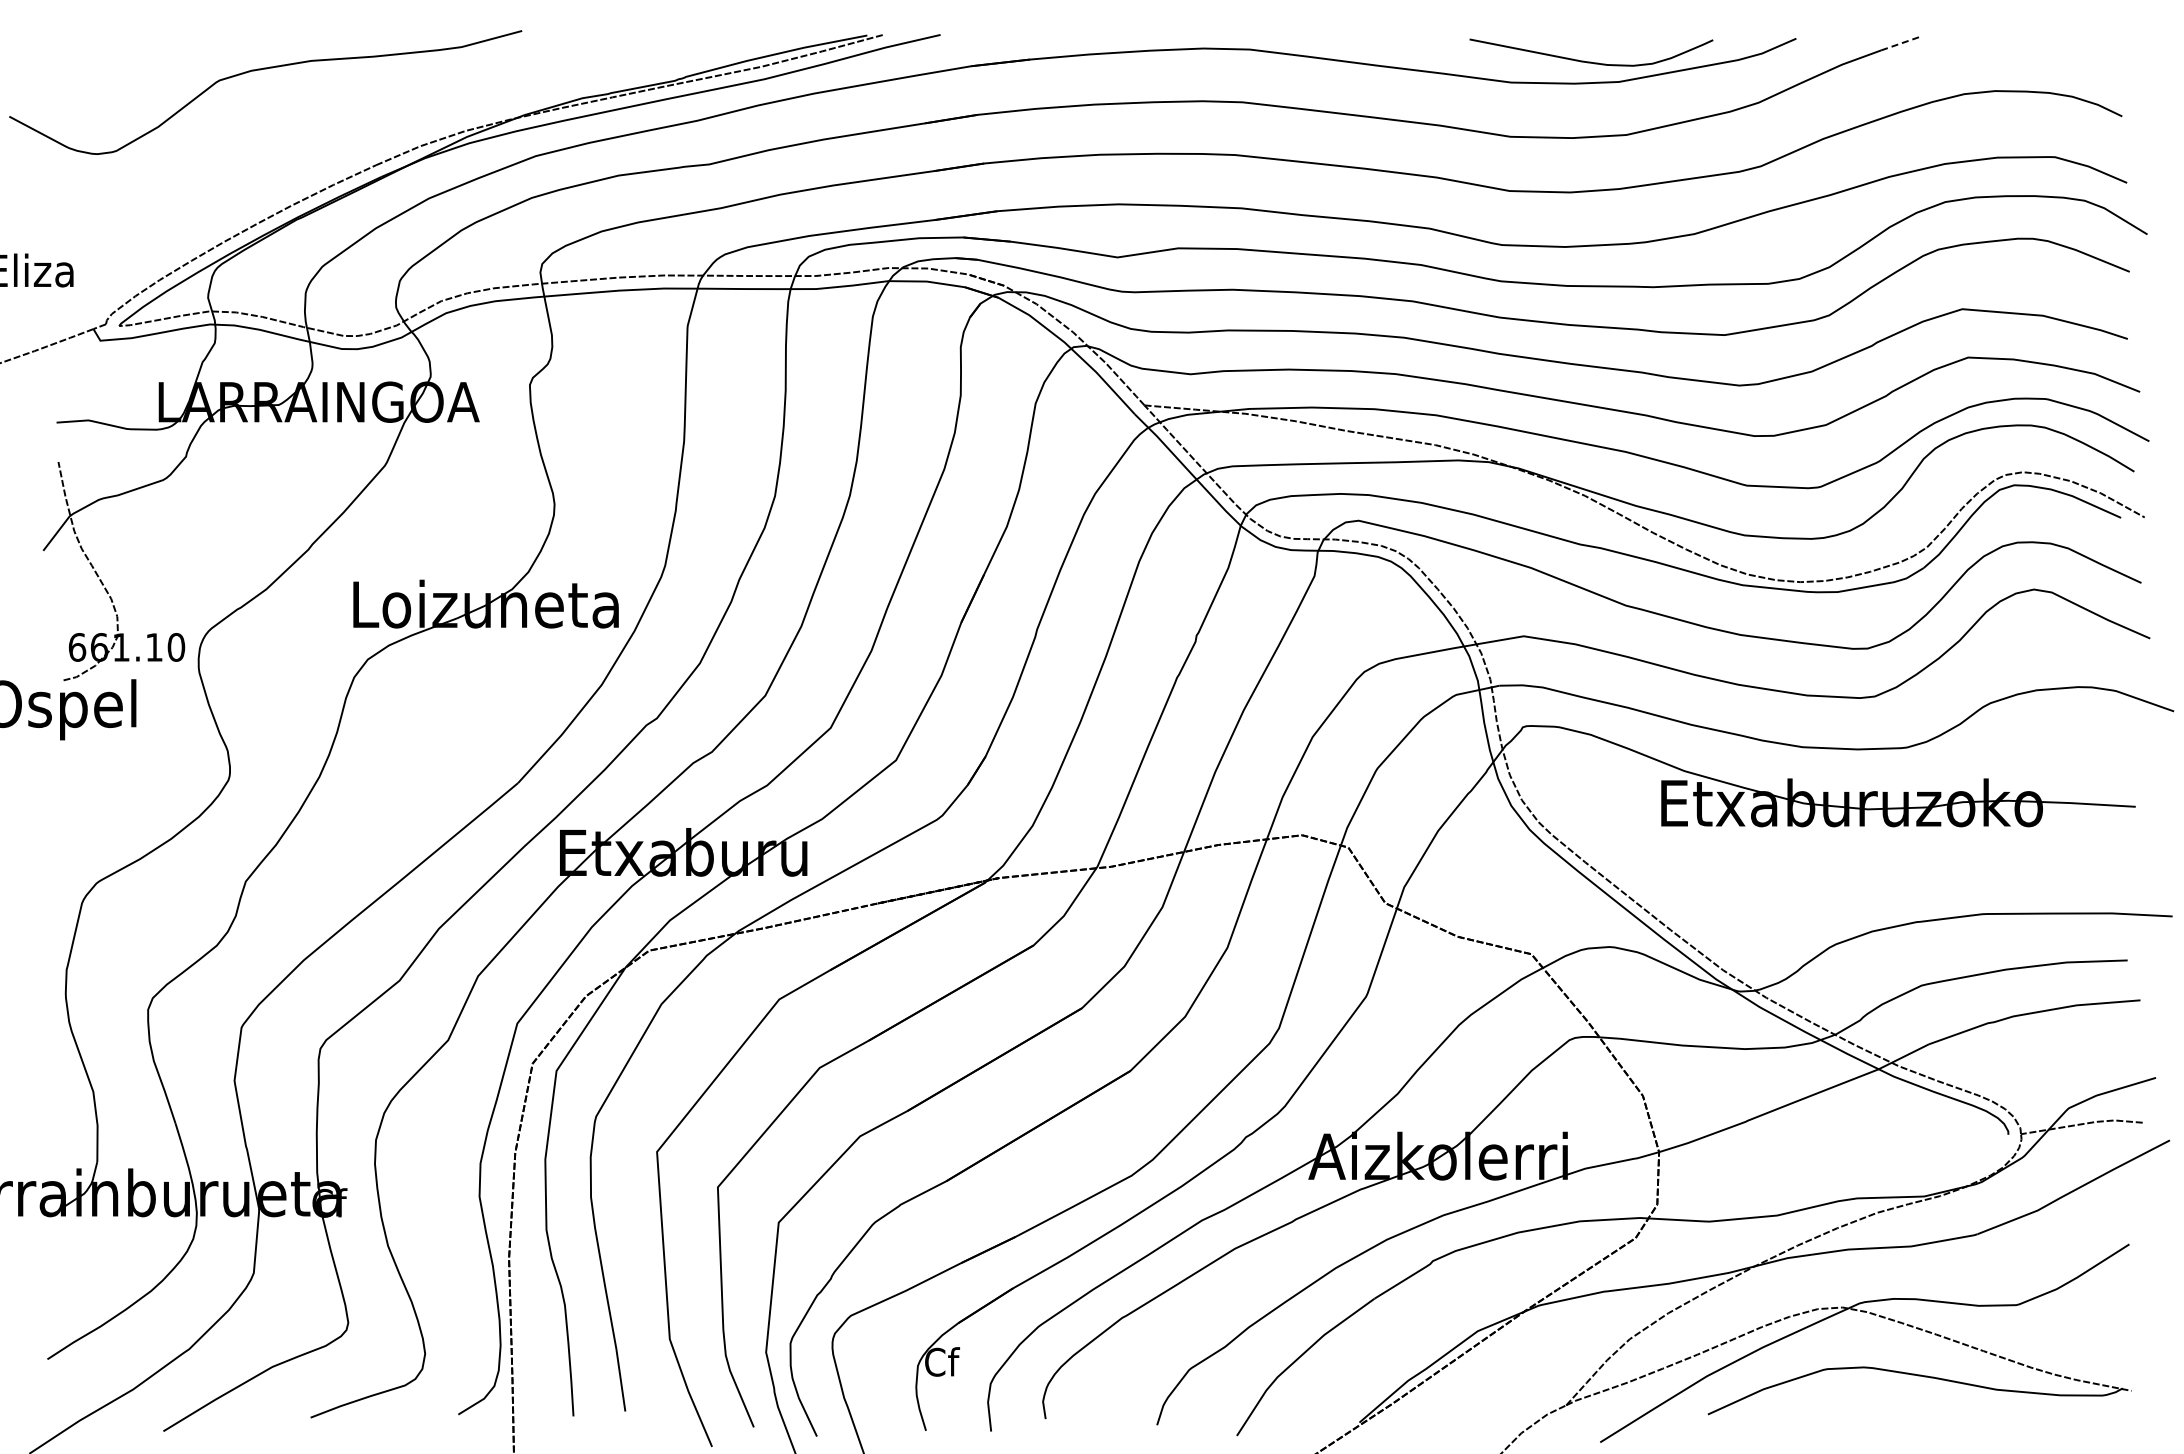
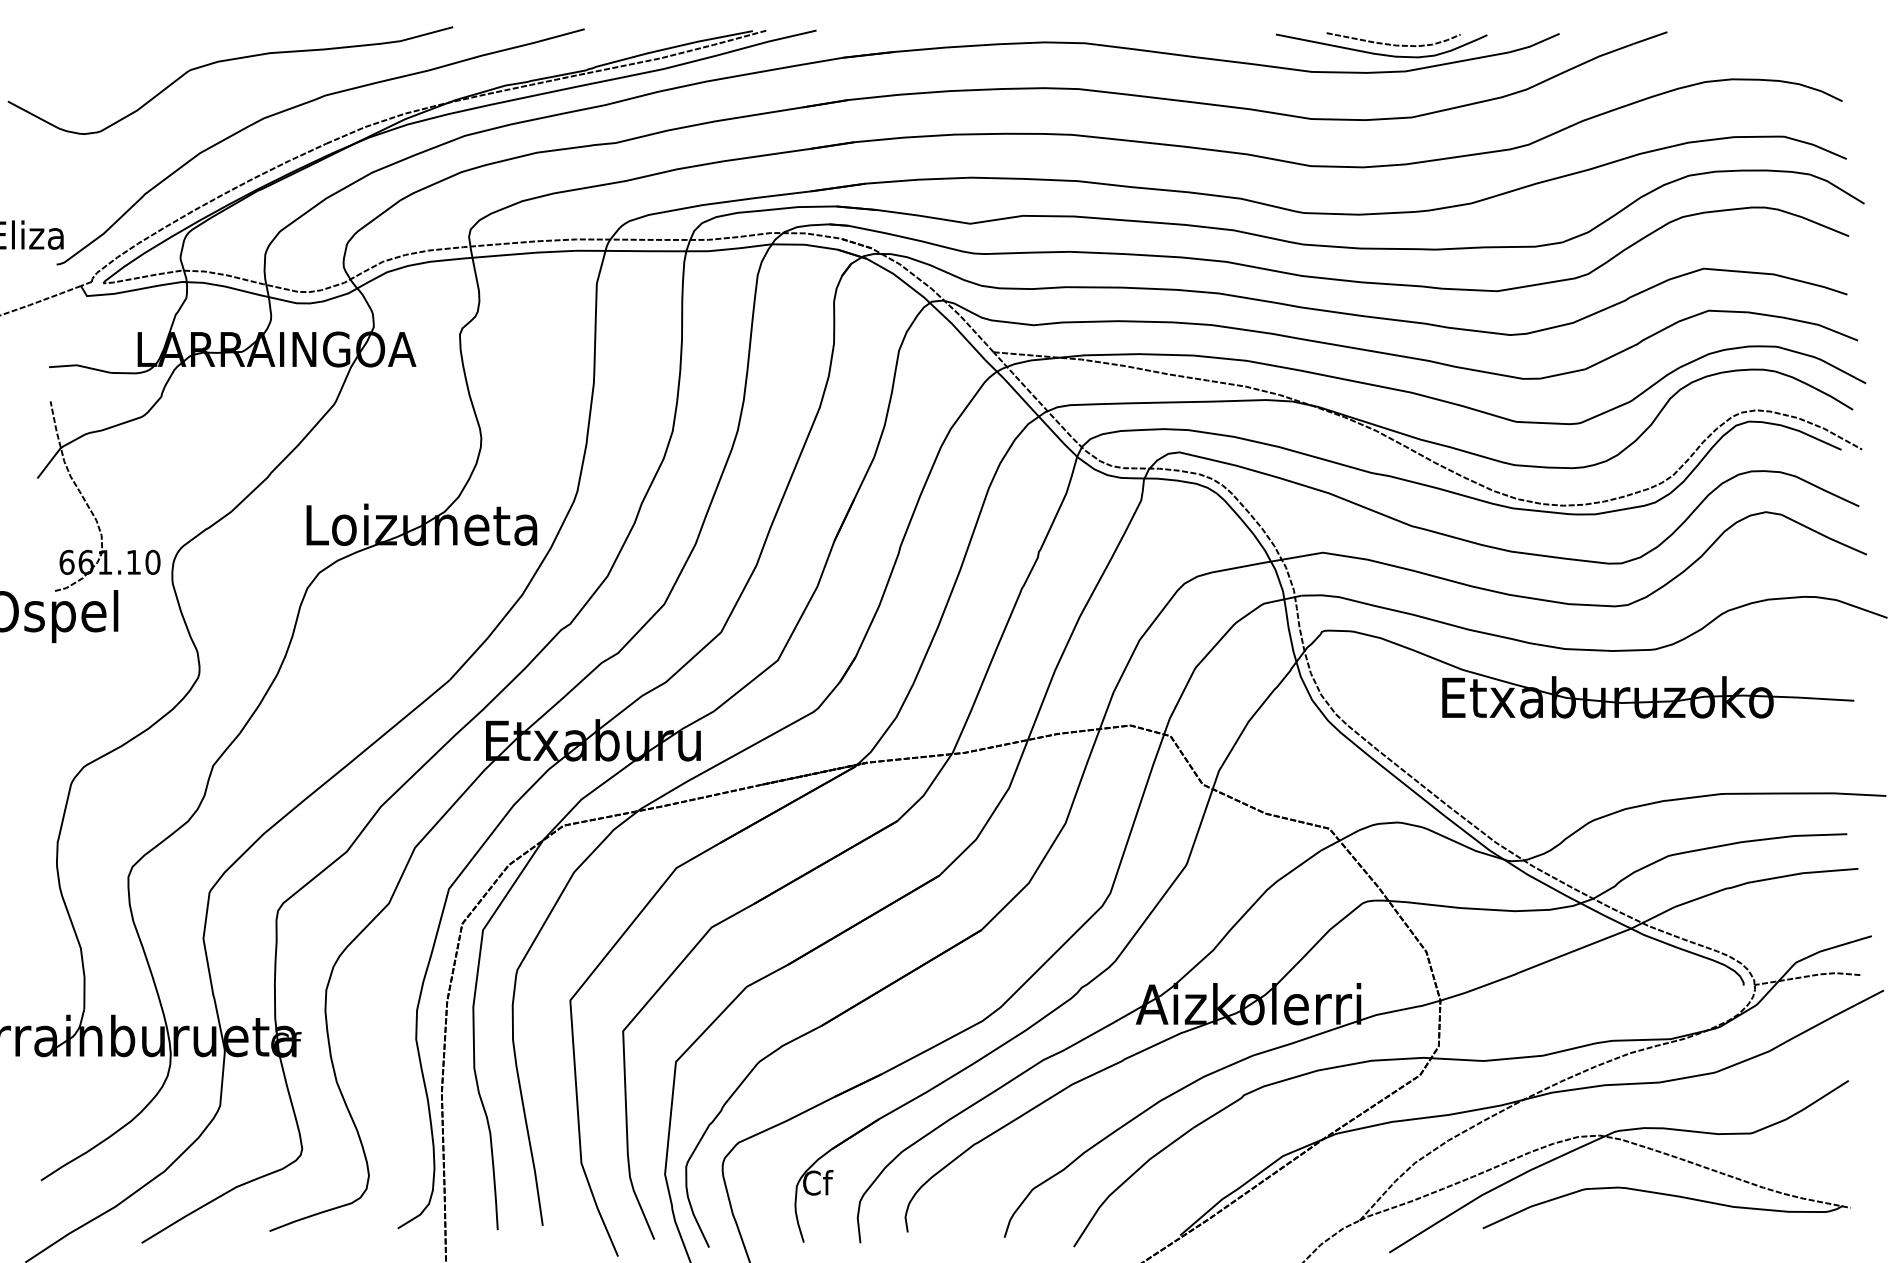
line: (1900, 43) -> (1650, 38), dashed -> solid
curve: (1605, 50) -> (1393, 44), added
curve: (353, 119) -> (306, 104), added

